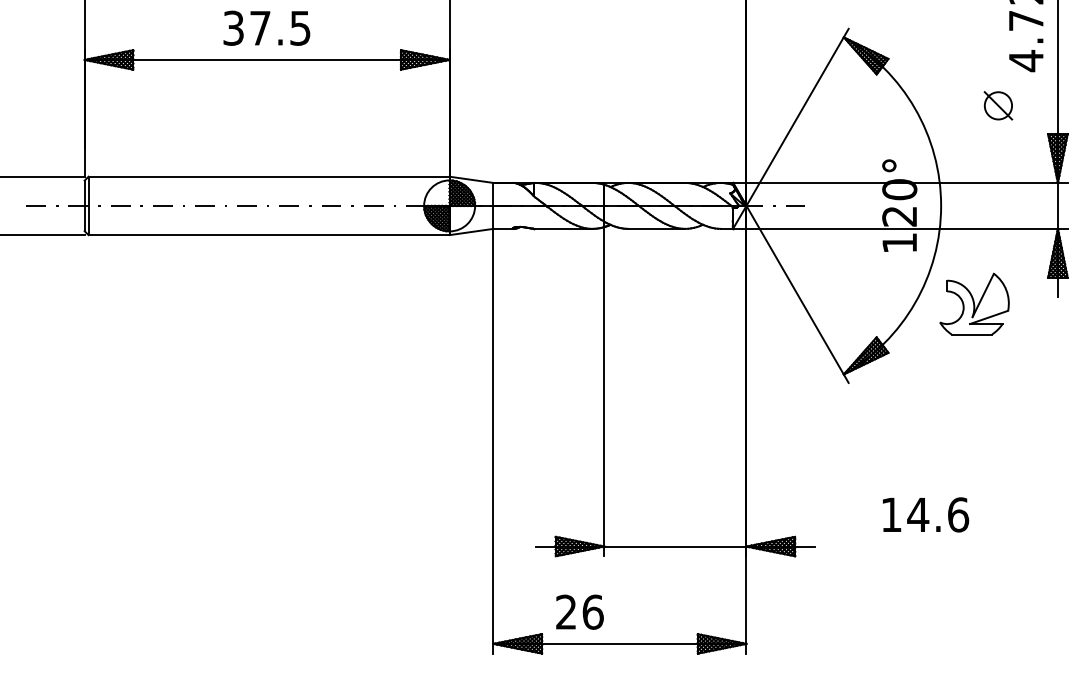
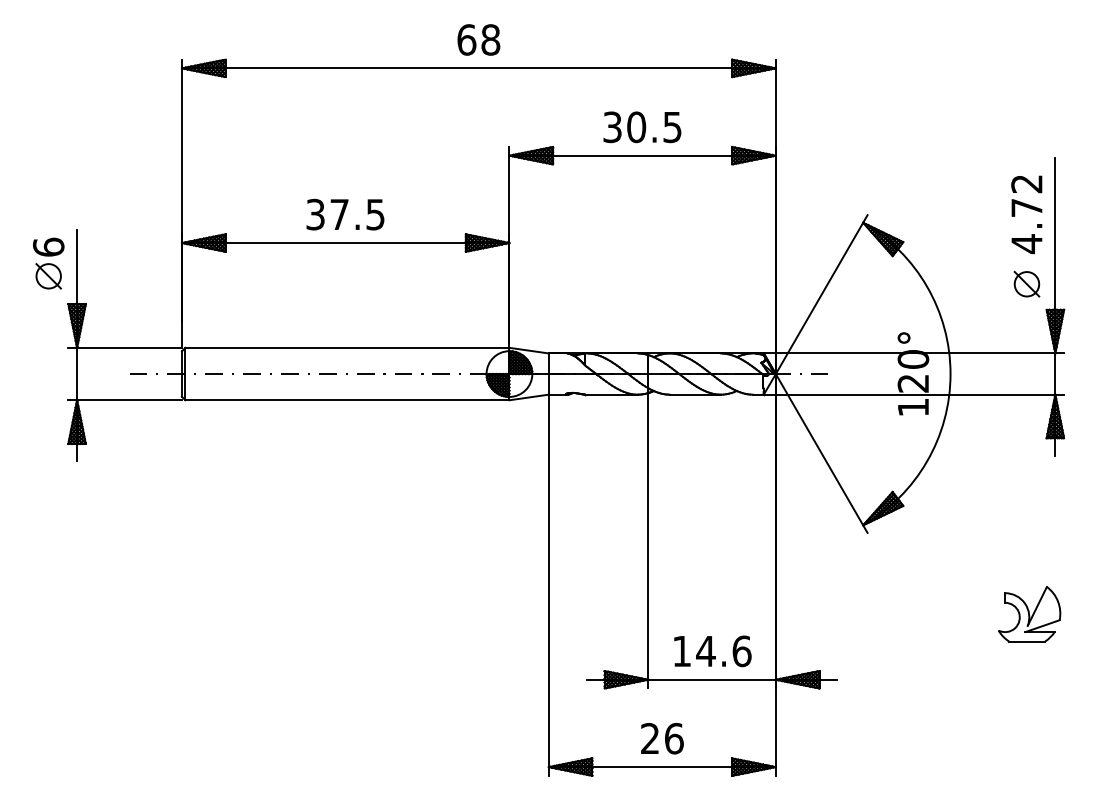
part: (997, 105) -> (1026, 283), moved
part: (974, 304) -> (1029, 614), moved
text: (925, 515) -> (712, 651), moved
text: (580, 612) -> (662, 738), moved

